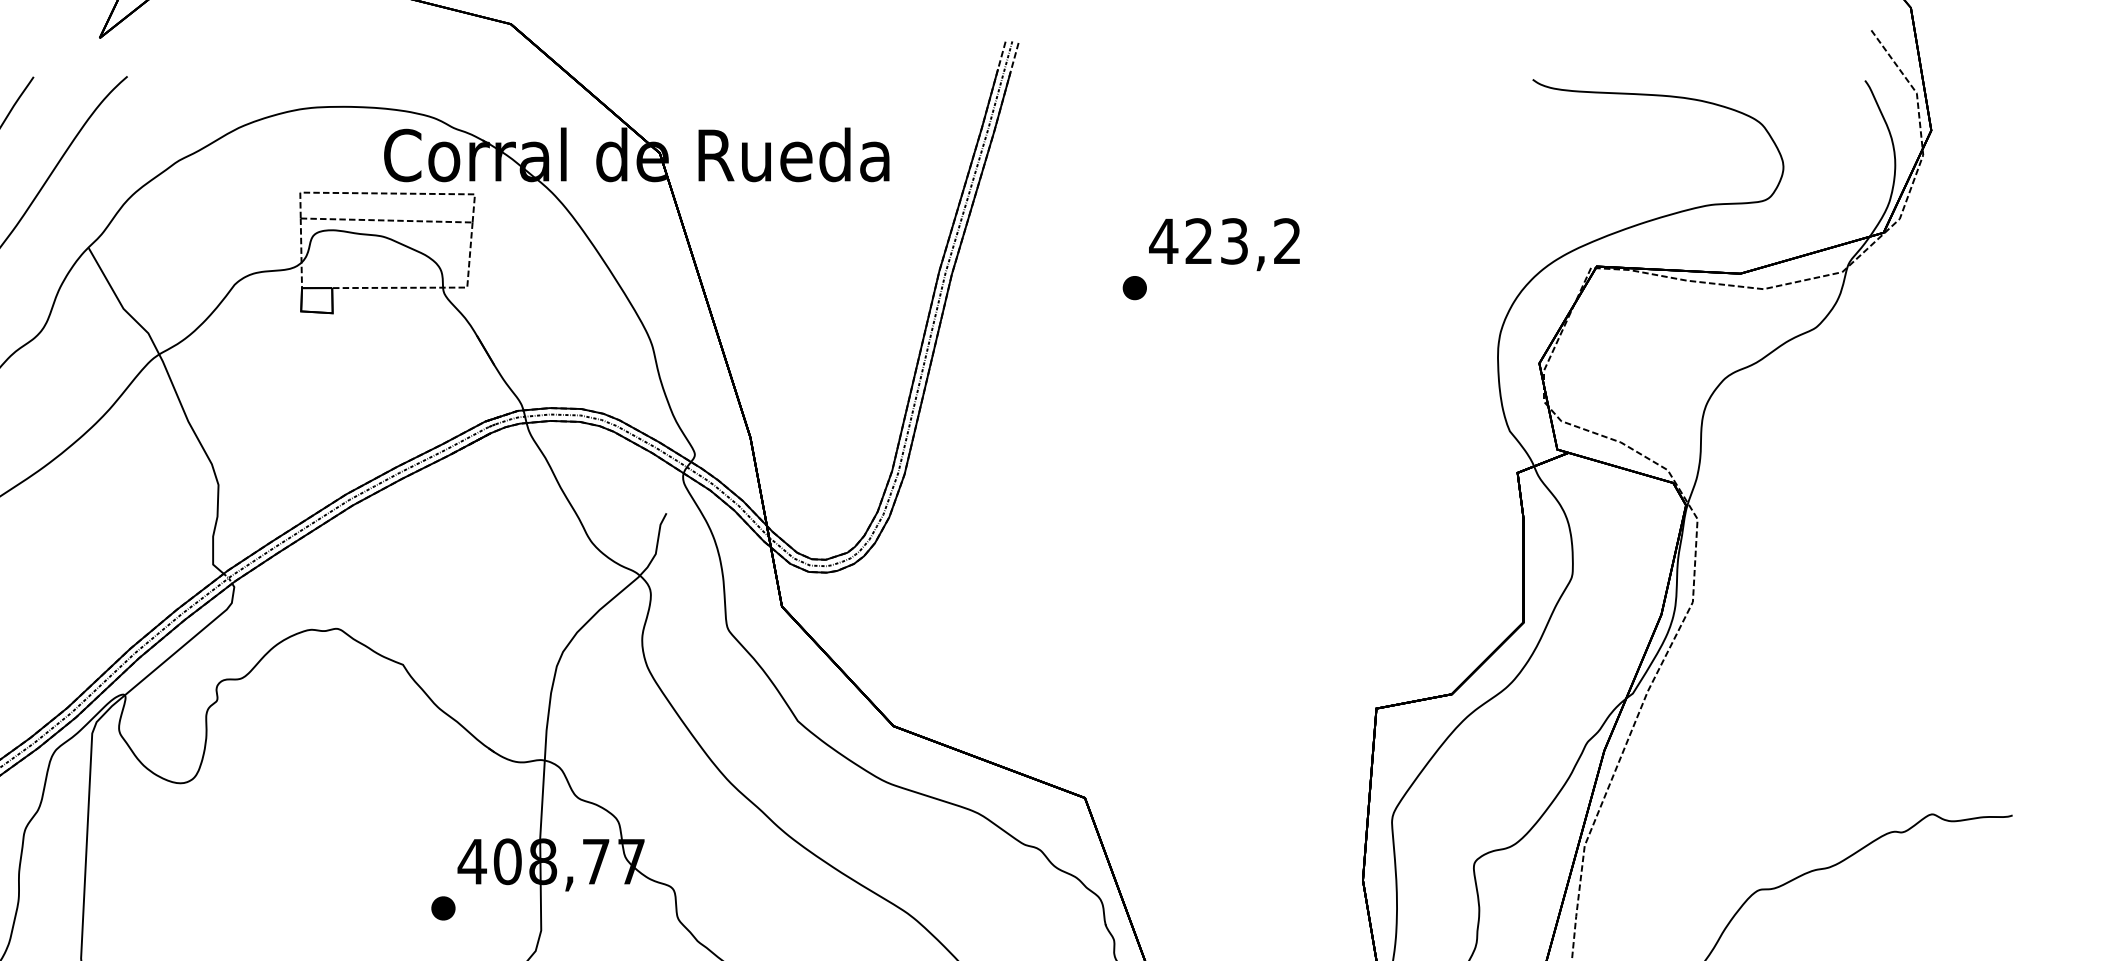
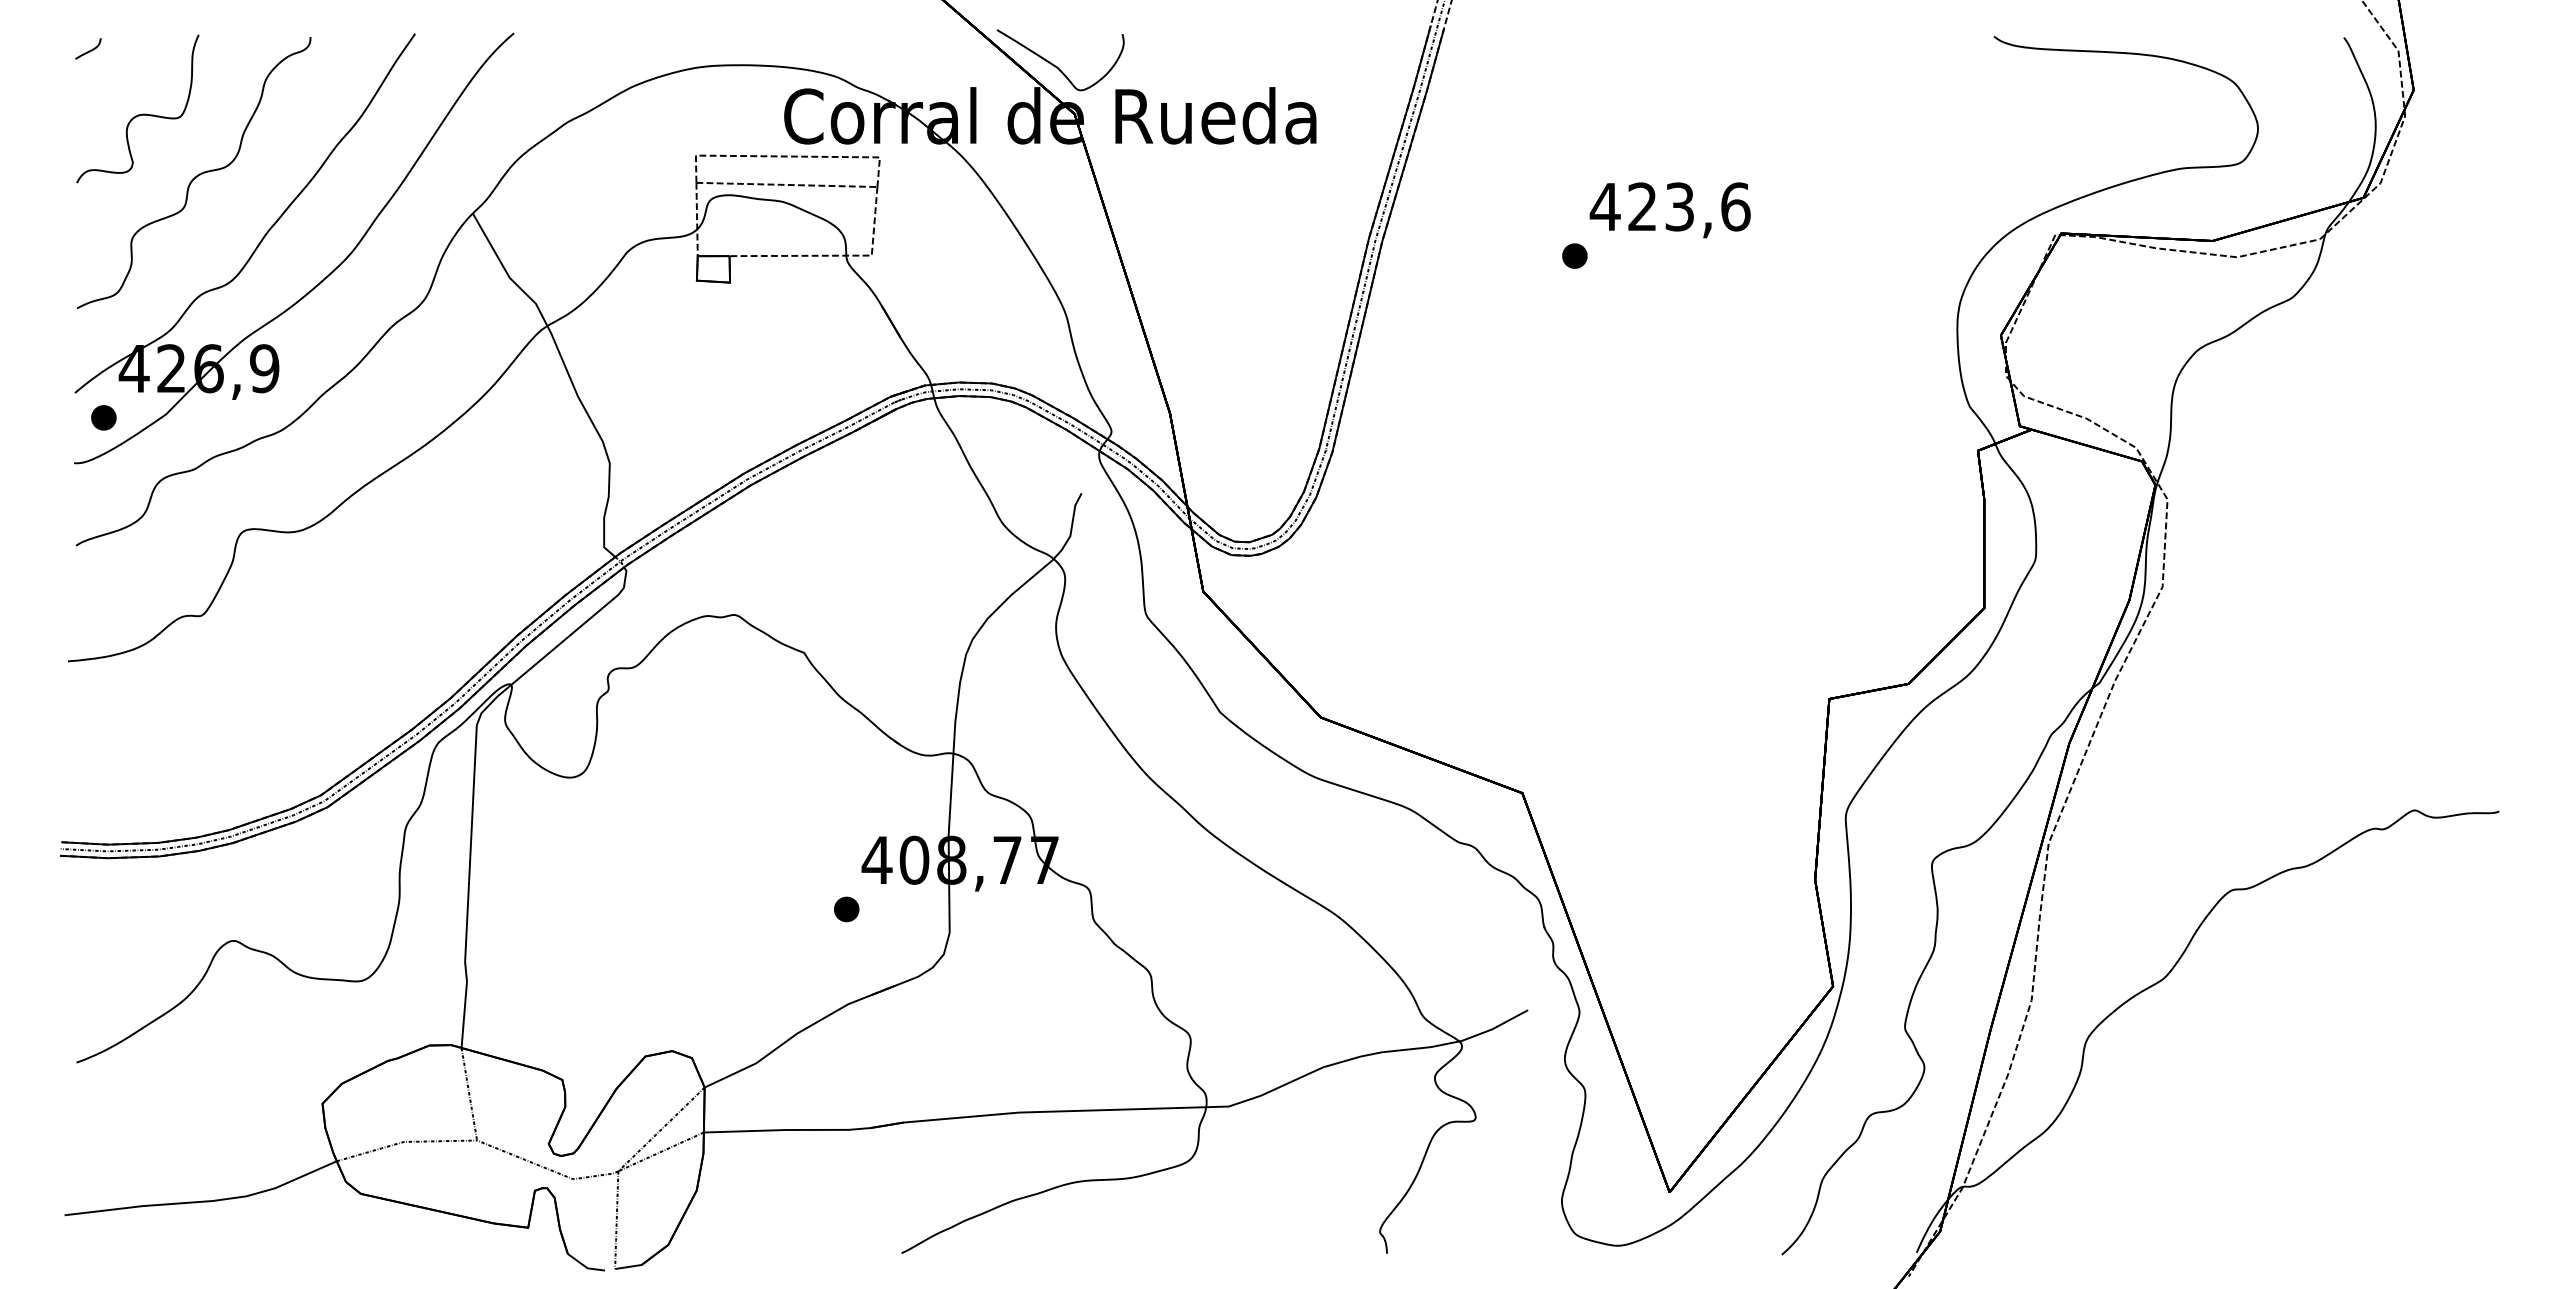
curve: (643, 108) -> (1057, 66), added
text: (1287, 240) -> (1735, 206), 423,2 -> 423,6

